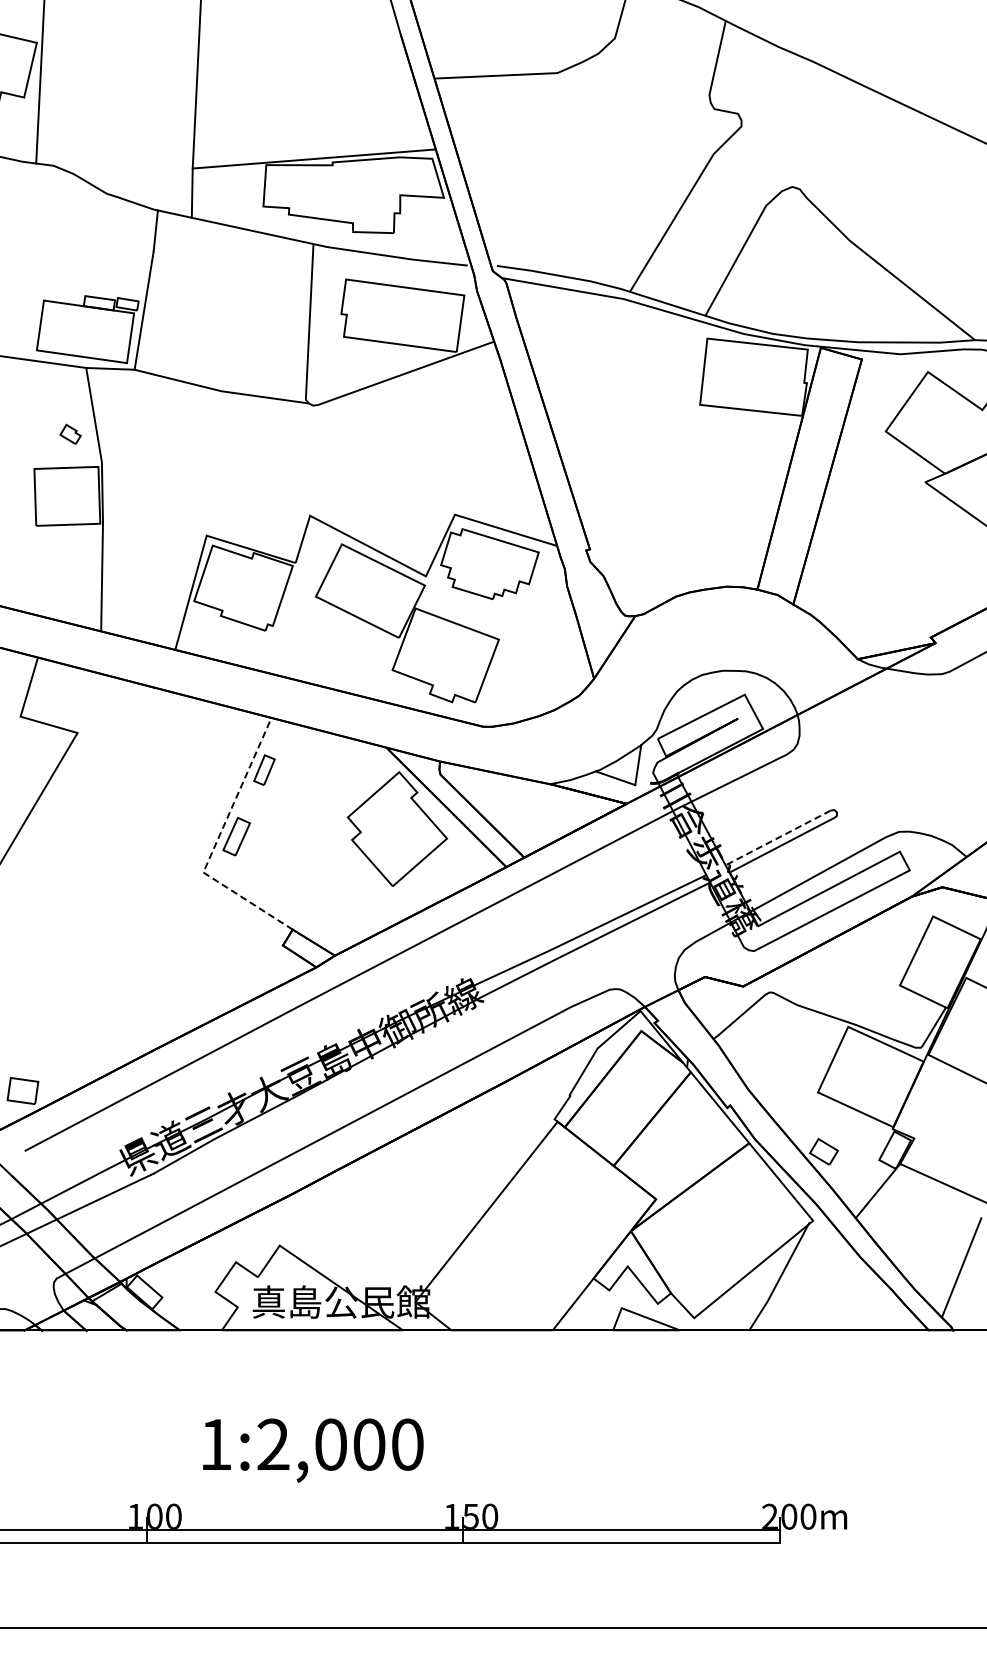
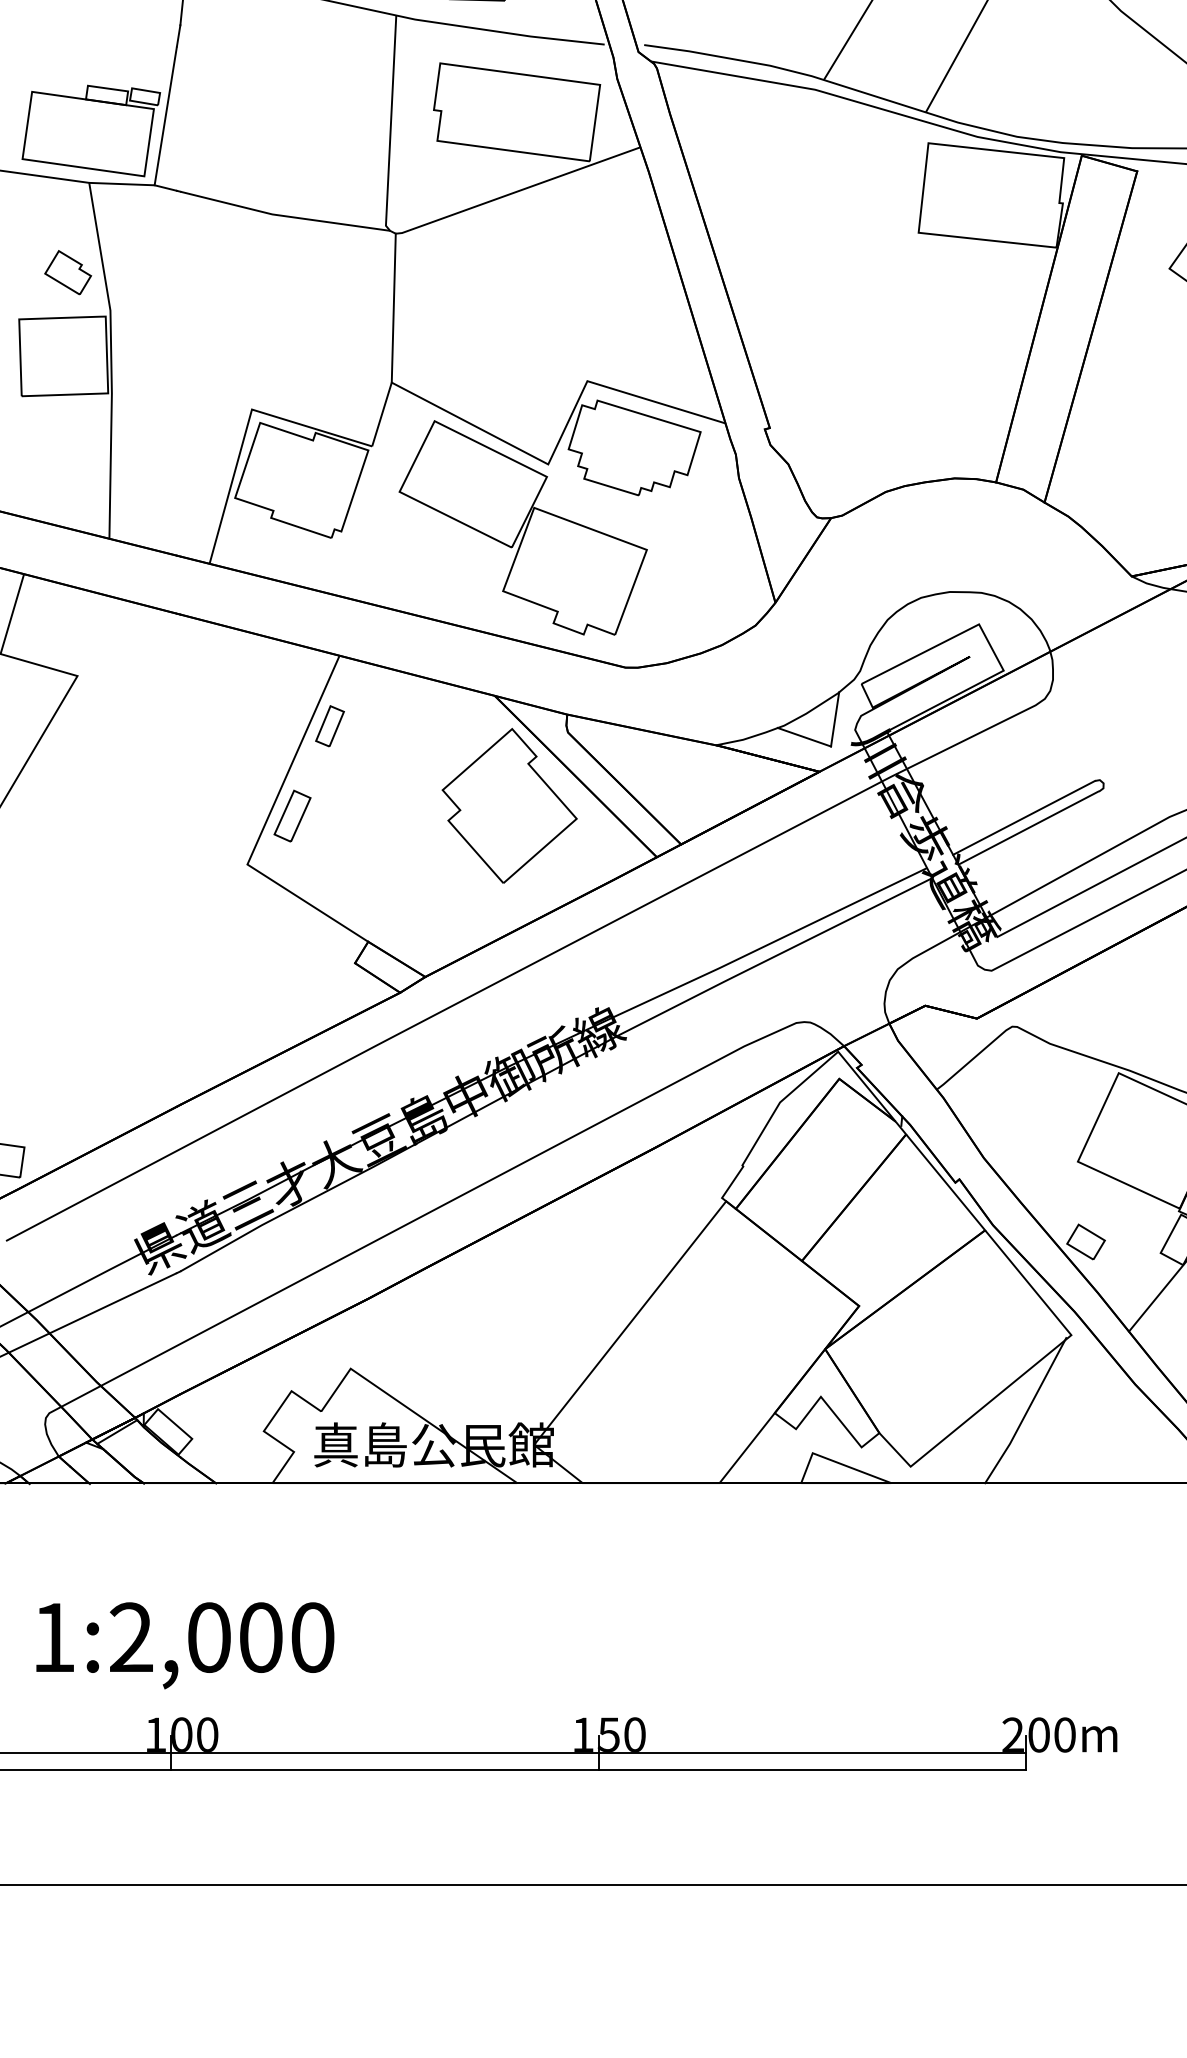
part: (70, 434) -> (67, 272), size x1.67
line: (311, 460) -> (393, 307), added
line: (777, 838) -> (1023, 818), dashed -> solid
line: (215, 844) -> (263, 826), dashed -> solid
text: (313, 1450) -> (185, 1645), moved

